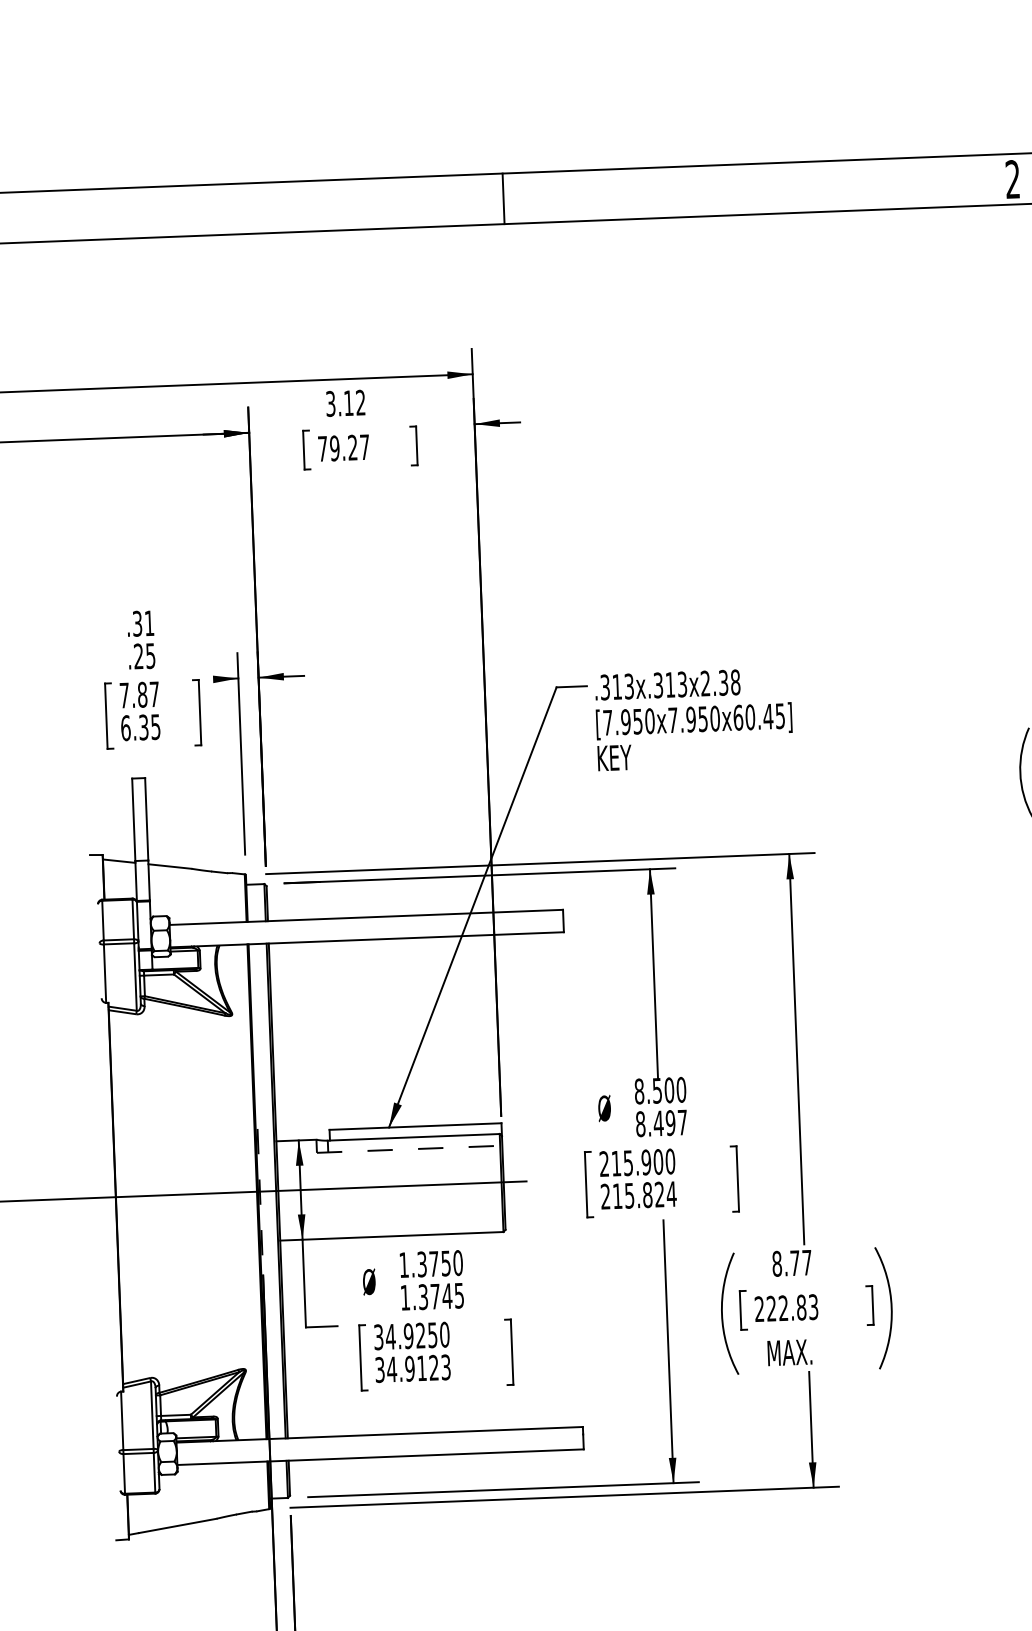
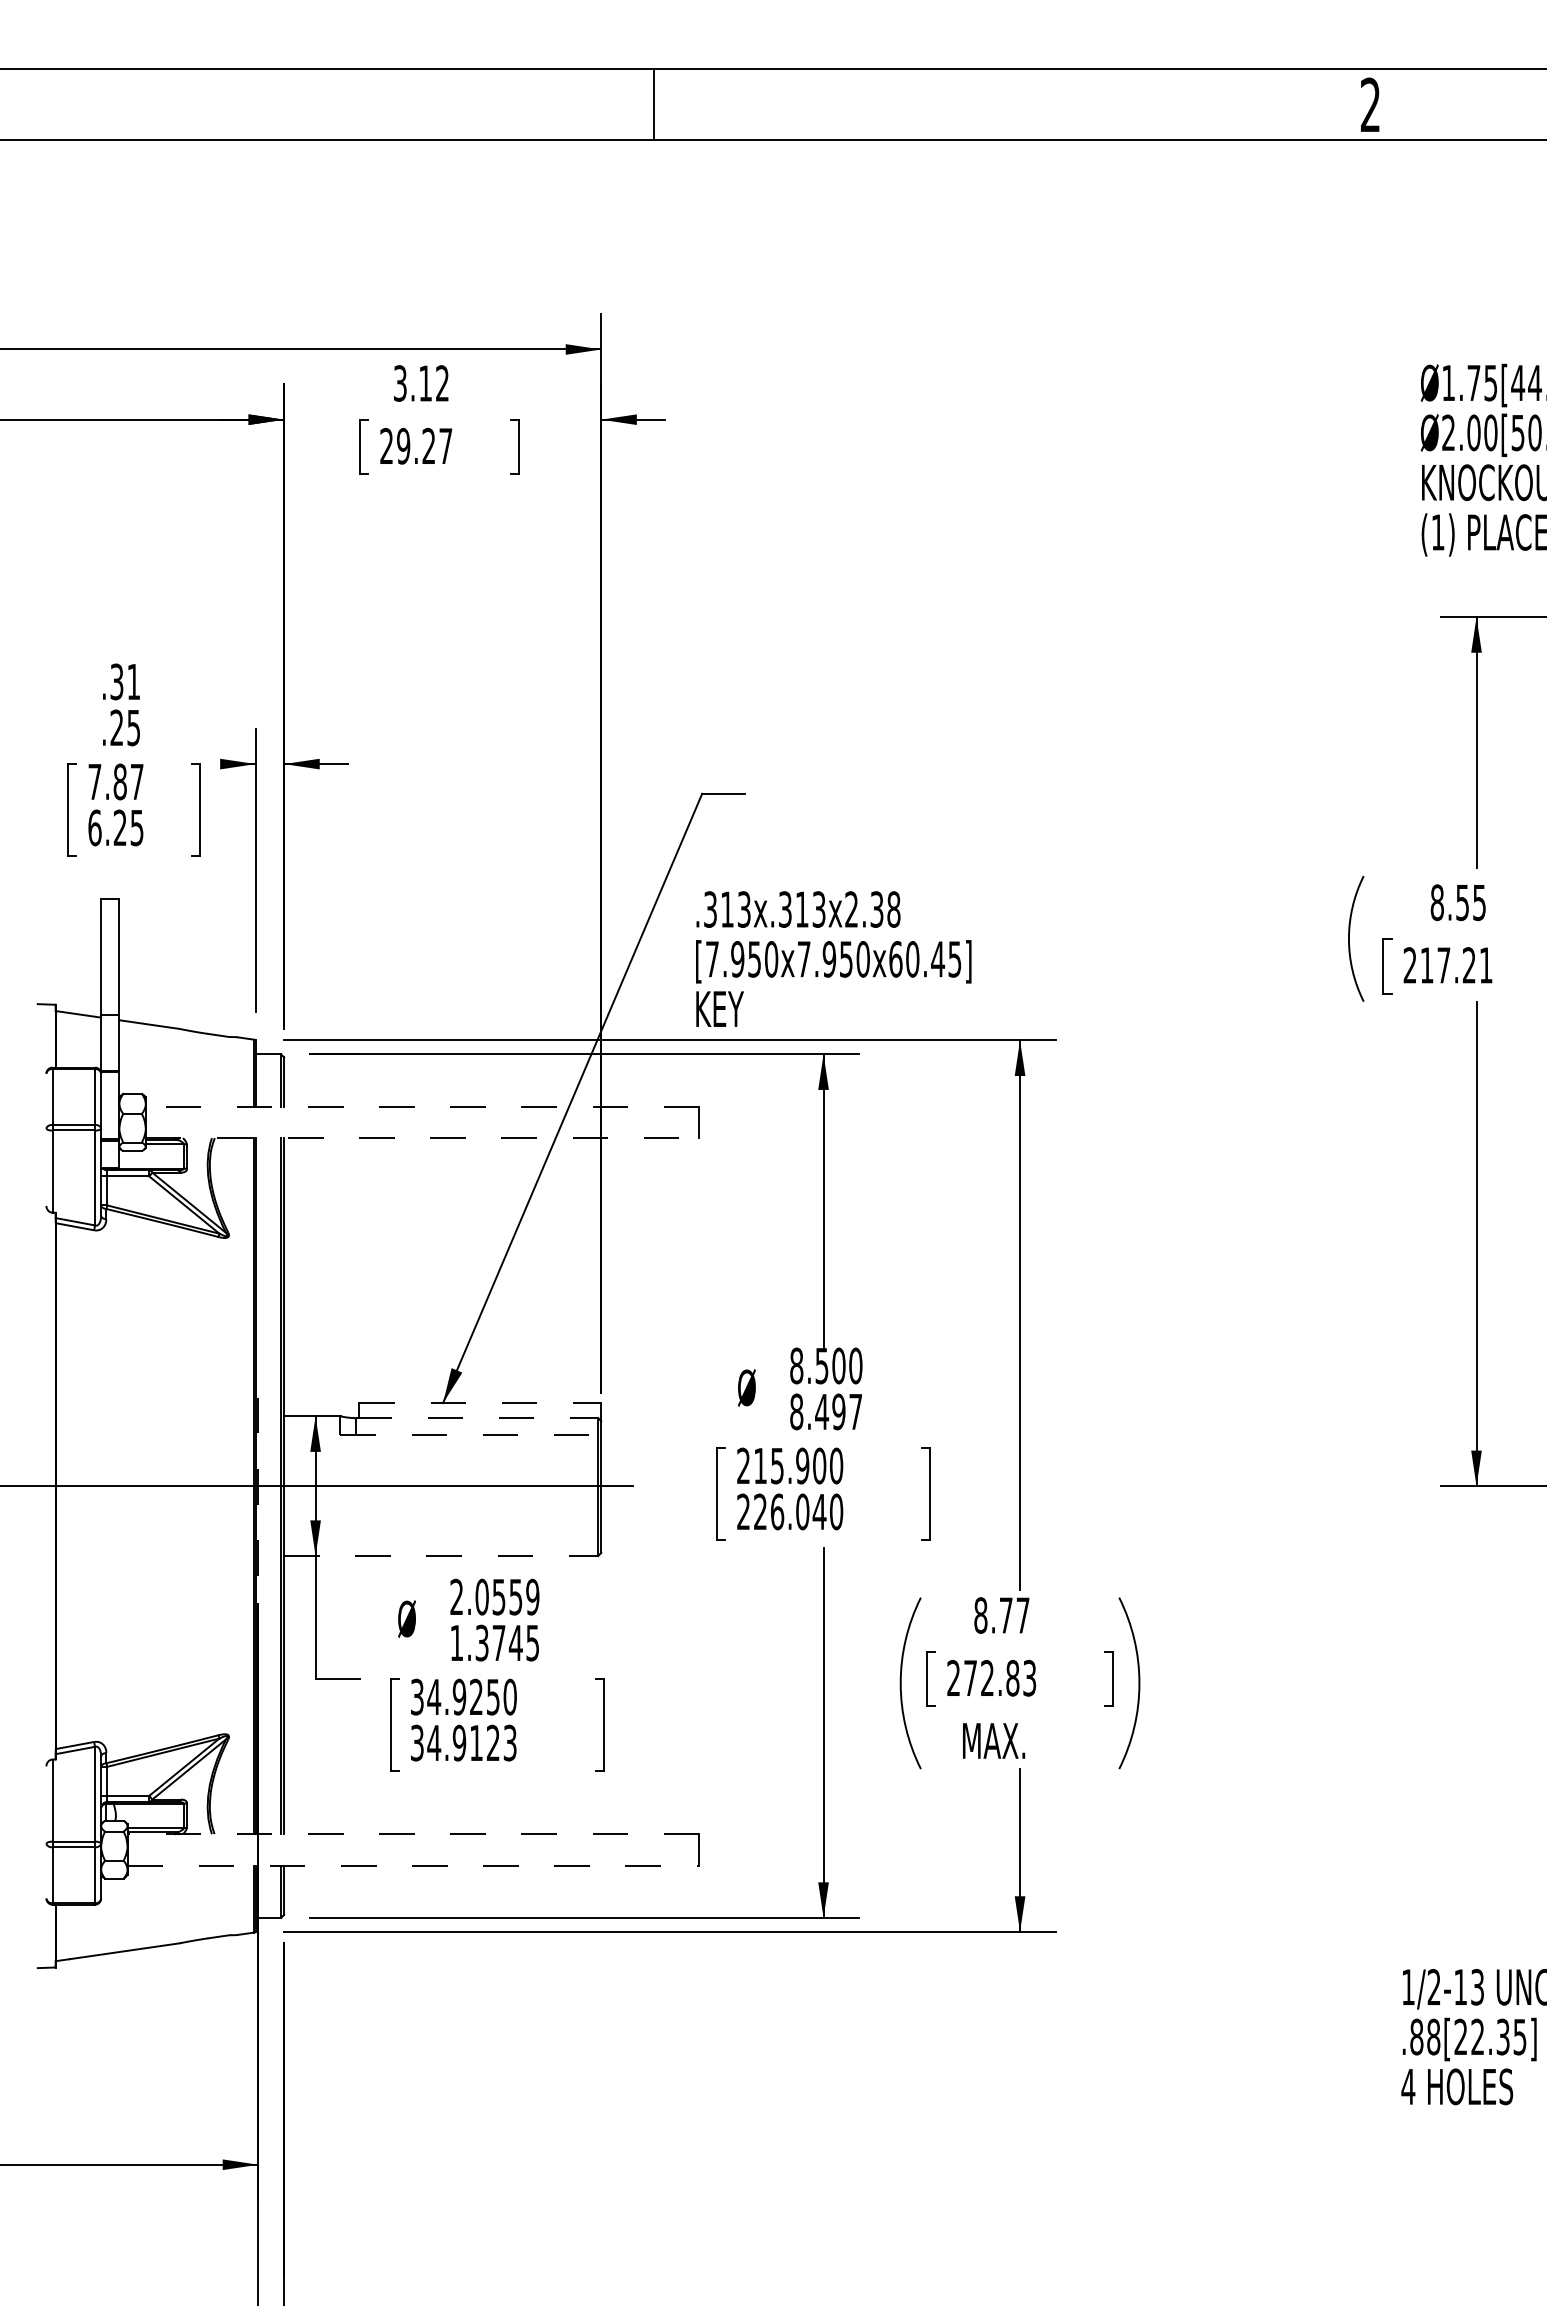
text: (322, 448) -> (386, 445), 79.27 -> 29.27
text: (693, 718) -> (833, 958), moved
text: (143, 727) -> (119, 827), 6.35 -> 6.25
line: (366, 917) -> (422, 1106), solid -> dashed
line: (367, 940) -> (422, 1138), solid -> dashed
line: (415, 1126) -> (480, 1403), solid -> dashed
line: (413, 1137) -> (477, 1418), solid -> dashed
text: (644, 1194) -> (798, 1511), 215.824 -> 226.040
line: (392, 1235) -> (441, 1555), solid -> dashed
text: (430, 1263) -> (494, 1596), 1.3750 -> 2.0559
text: (771, 1308) -> (970, 1677), 222.83 -> 272.83
line: (379, 1435) -> (413, 1834), solid -> dashed
line: (380, 1457) -> (413, 1865), solid -> dashed

